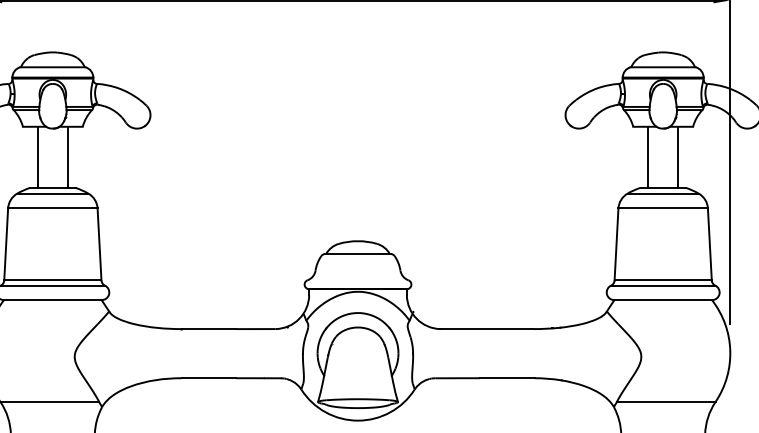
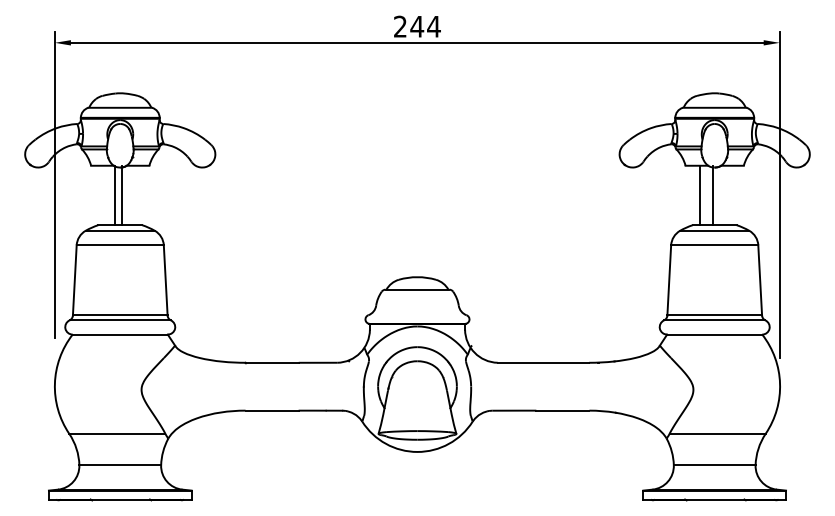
line: (37, 157) -> (122, 195), moved
line: (68, 157) -> (115, 195), moved
line: (678, 157) -> (712, 195), moved

